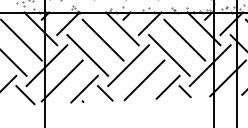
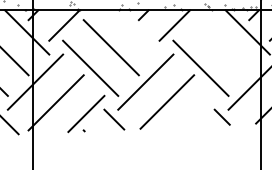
line: (122, 28) -> (137, 31), removed
line: (184, 39) -> (221, 46), removed
line: (167, 86) -> (198, 110), removed

